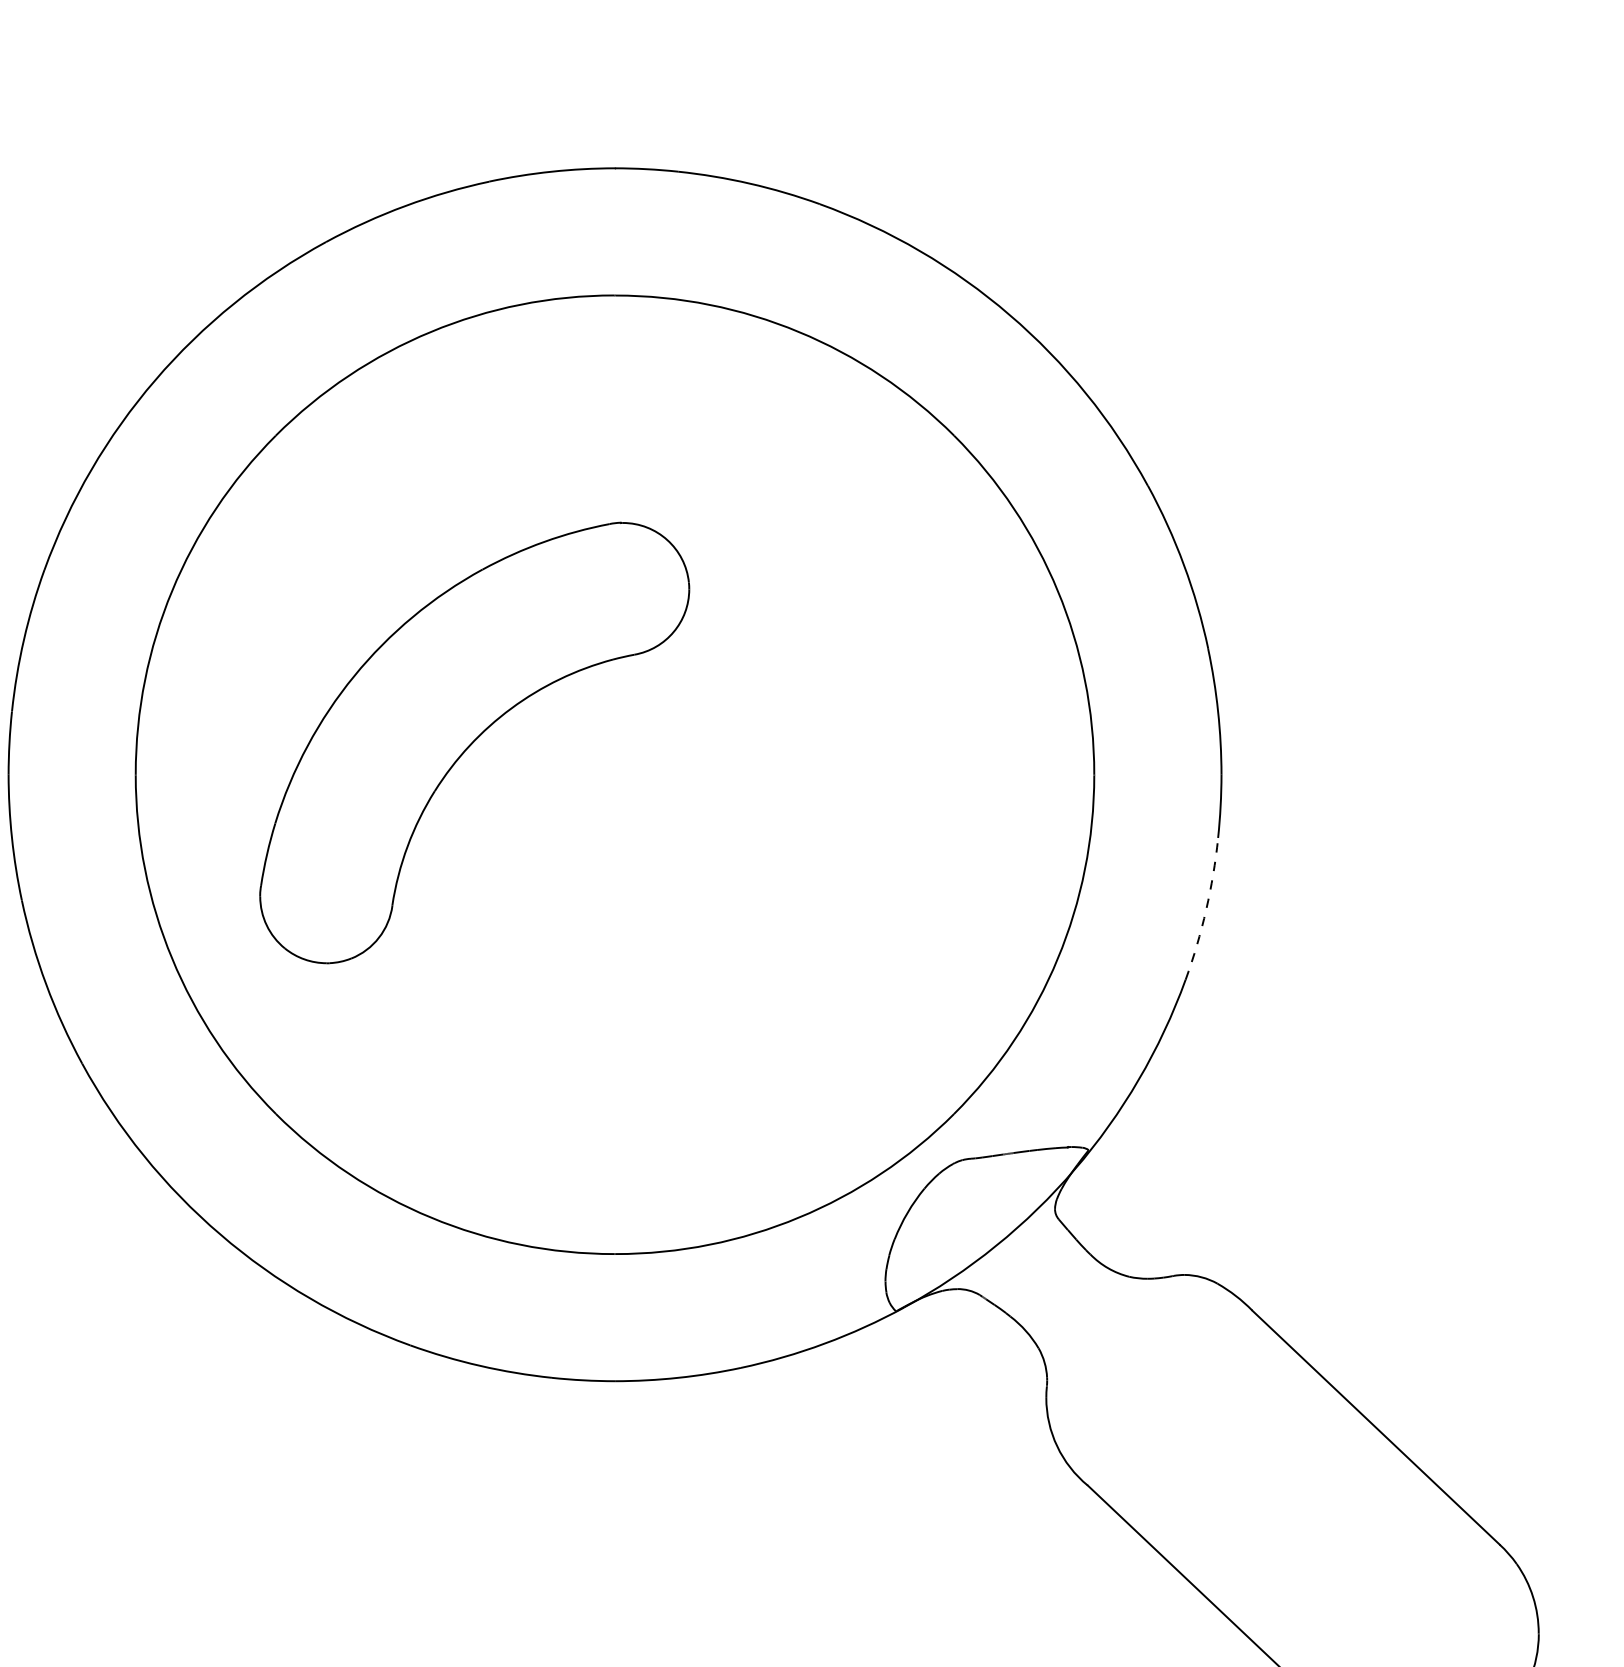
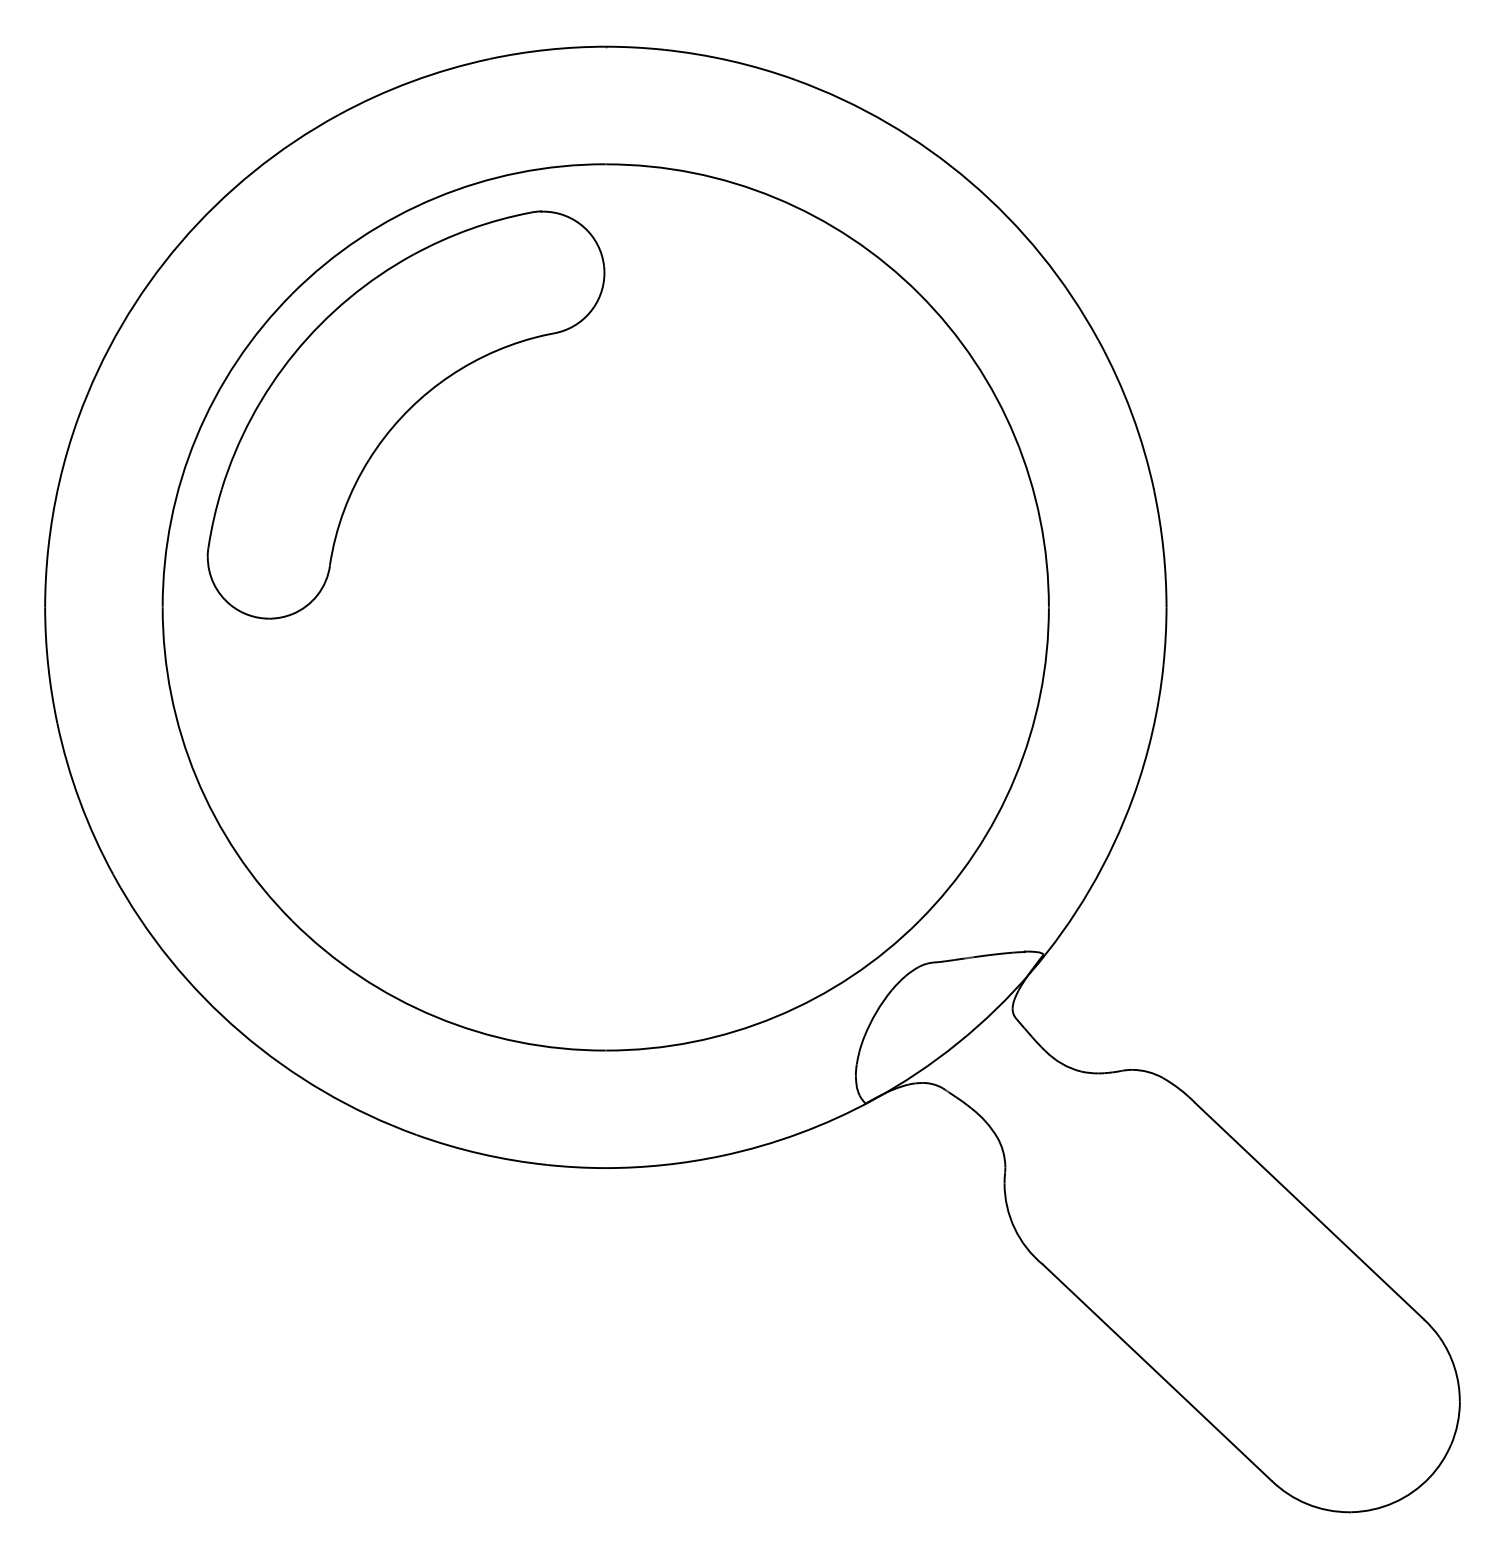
part: (474, 742) -> (405, 414), moved
arc: (1206, 910) -> (1152, 732), dashed -> solid

